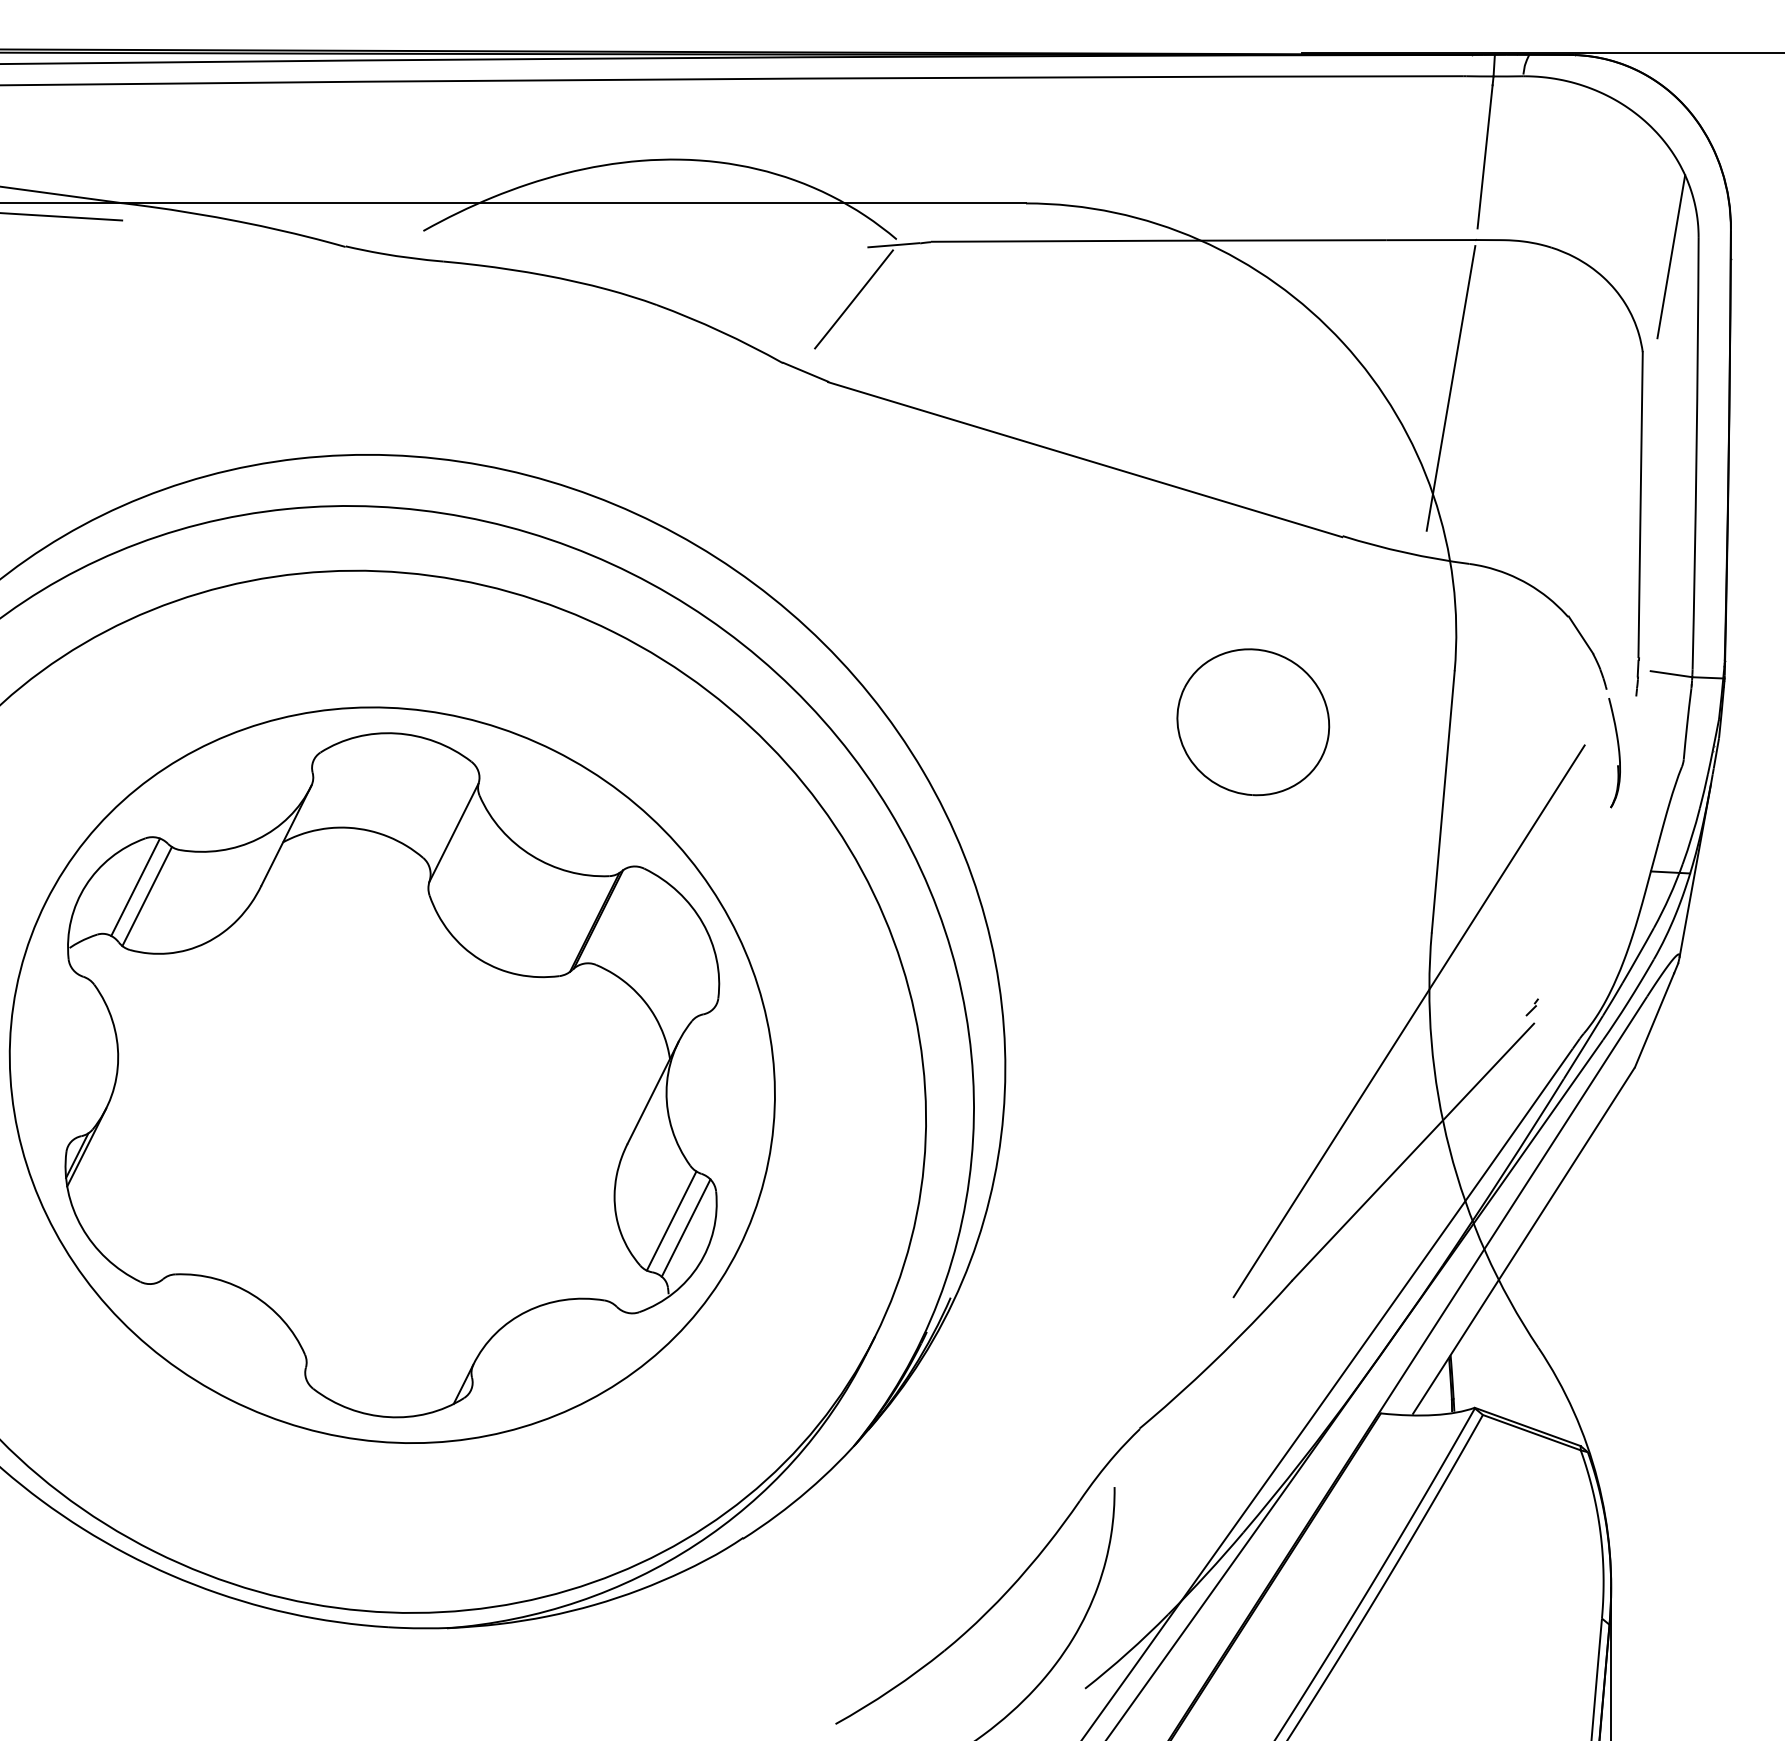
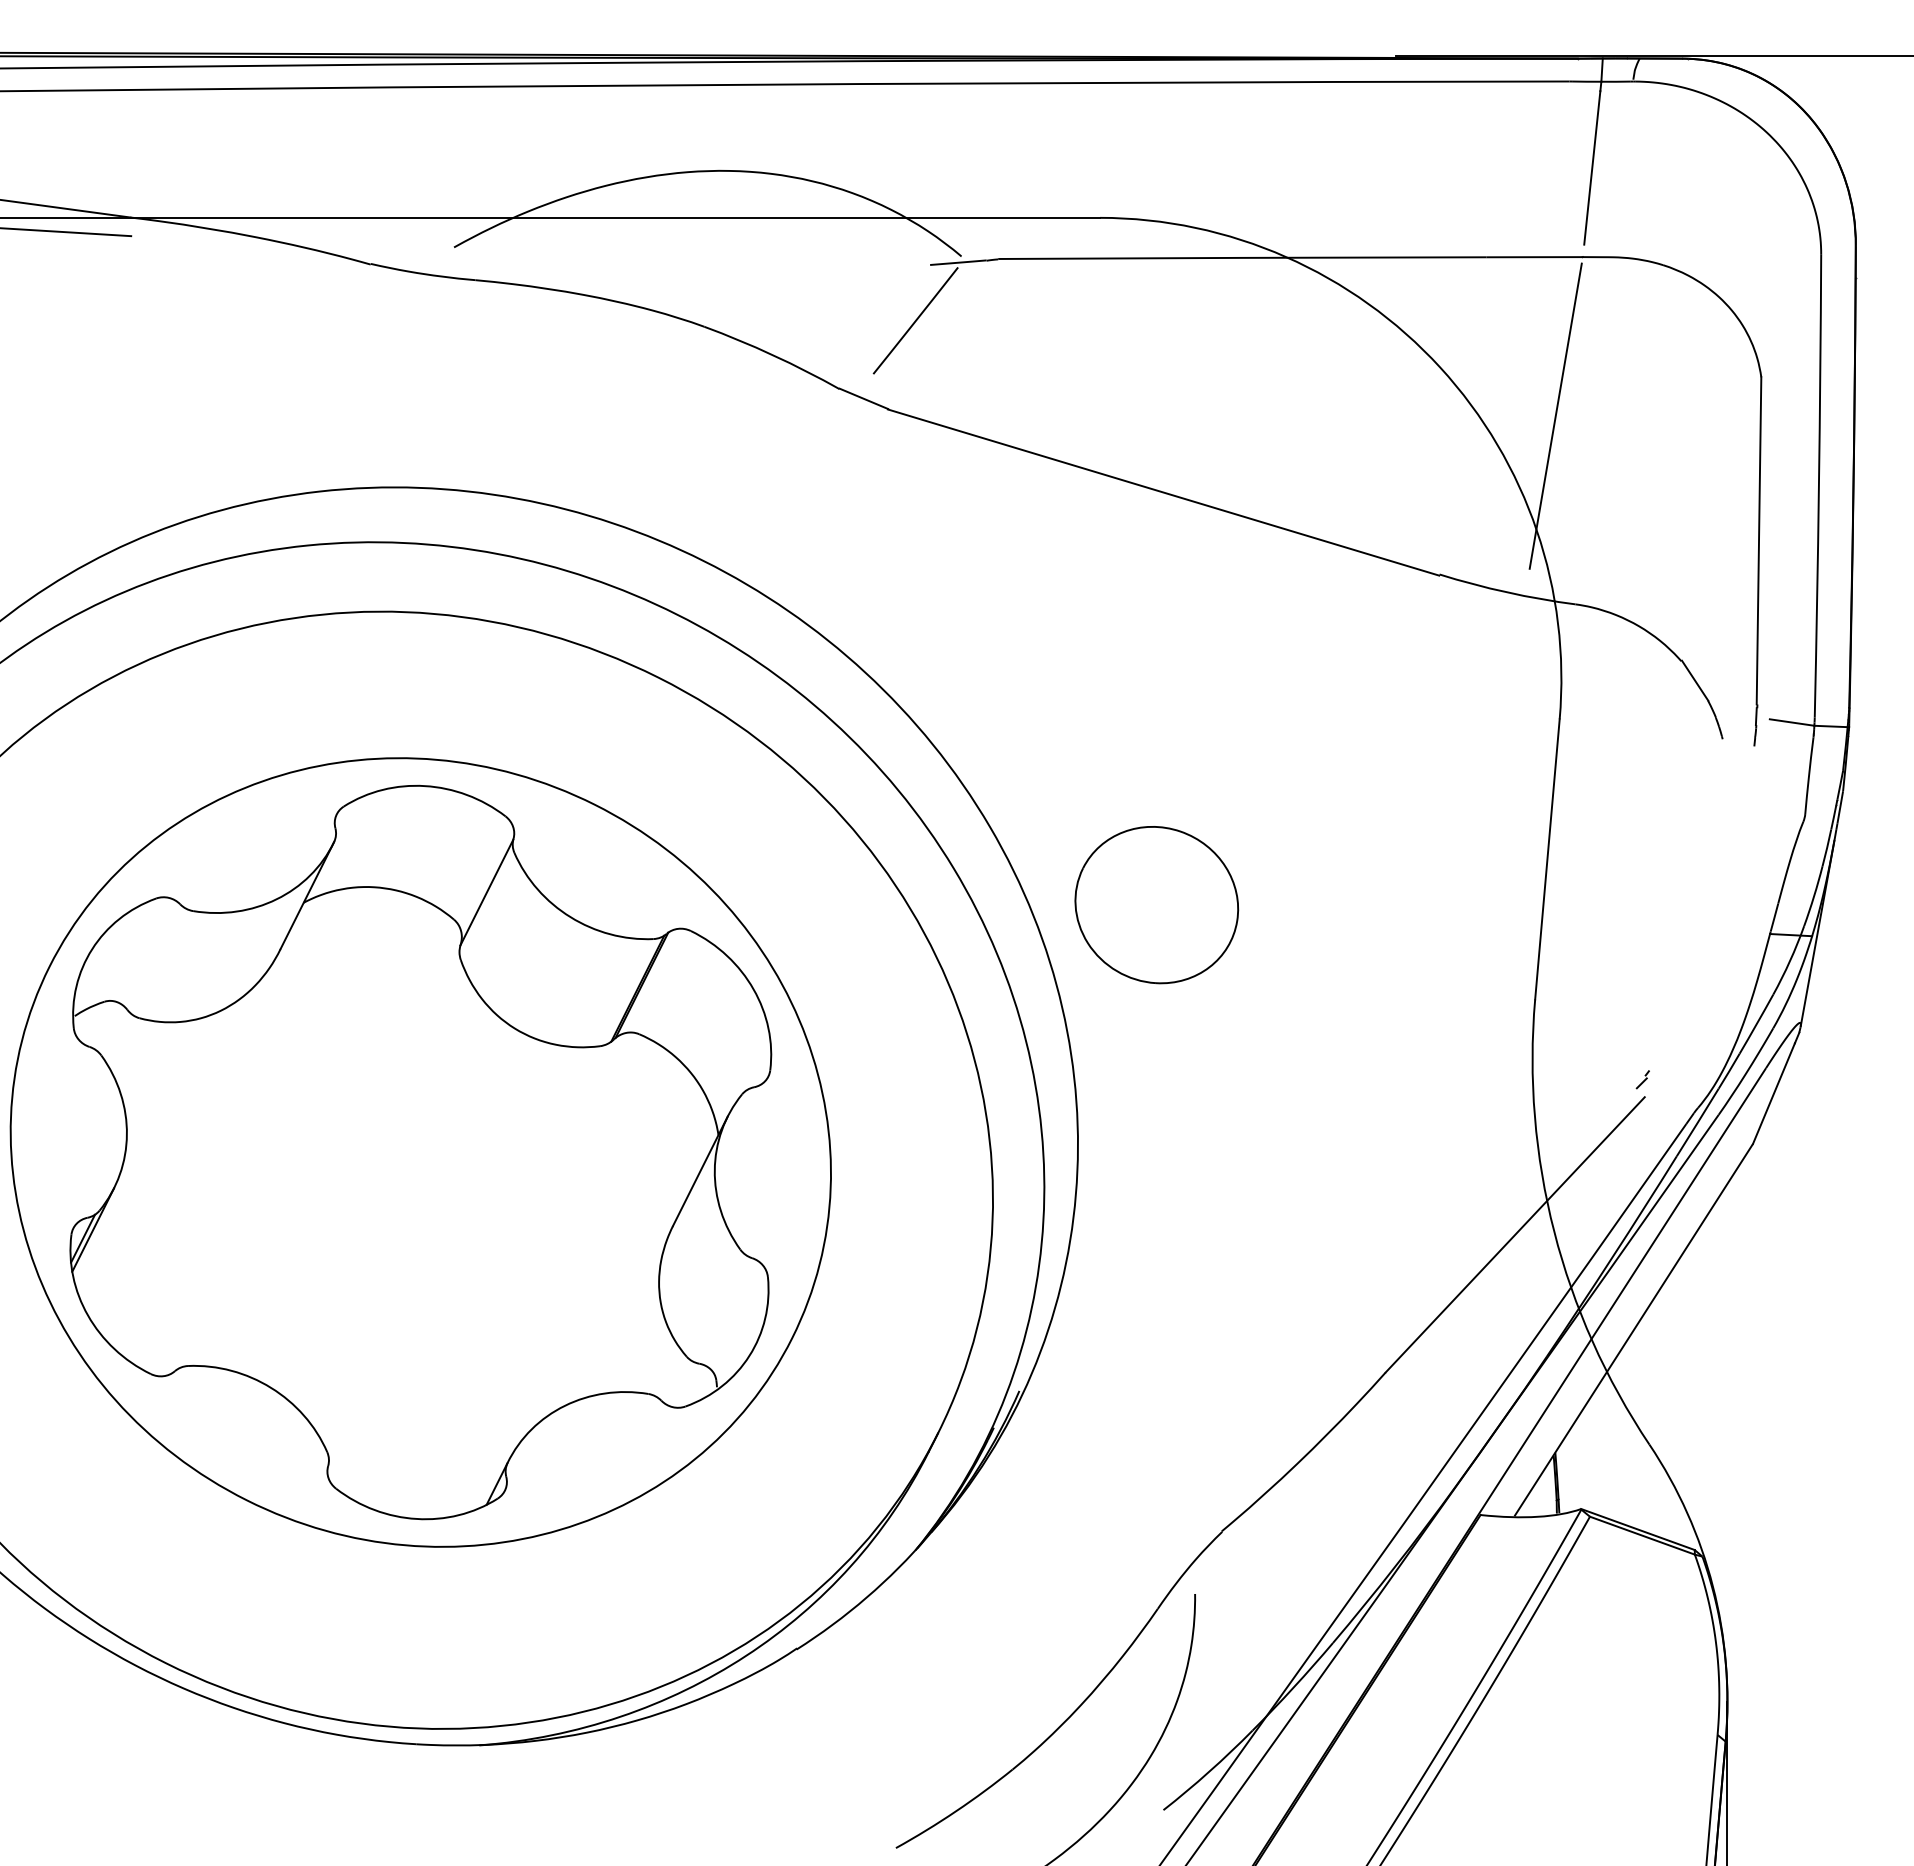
line: (1670, 256) -> (1791, 274), removed
part: (1253, 722) -> (1156, 905), moved
part: (1614, 753) -> (1730, 807), removed
line: (135, 886) -> (145, 950), removed
line: (146, 896) -> (157, 960), removed
line: (1408, 1021) -> (1510, 1094), removed
line: (670, 1220) -> (719, 1308), removed
line: (685, 1228) -> (735, 1316), removed

